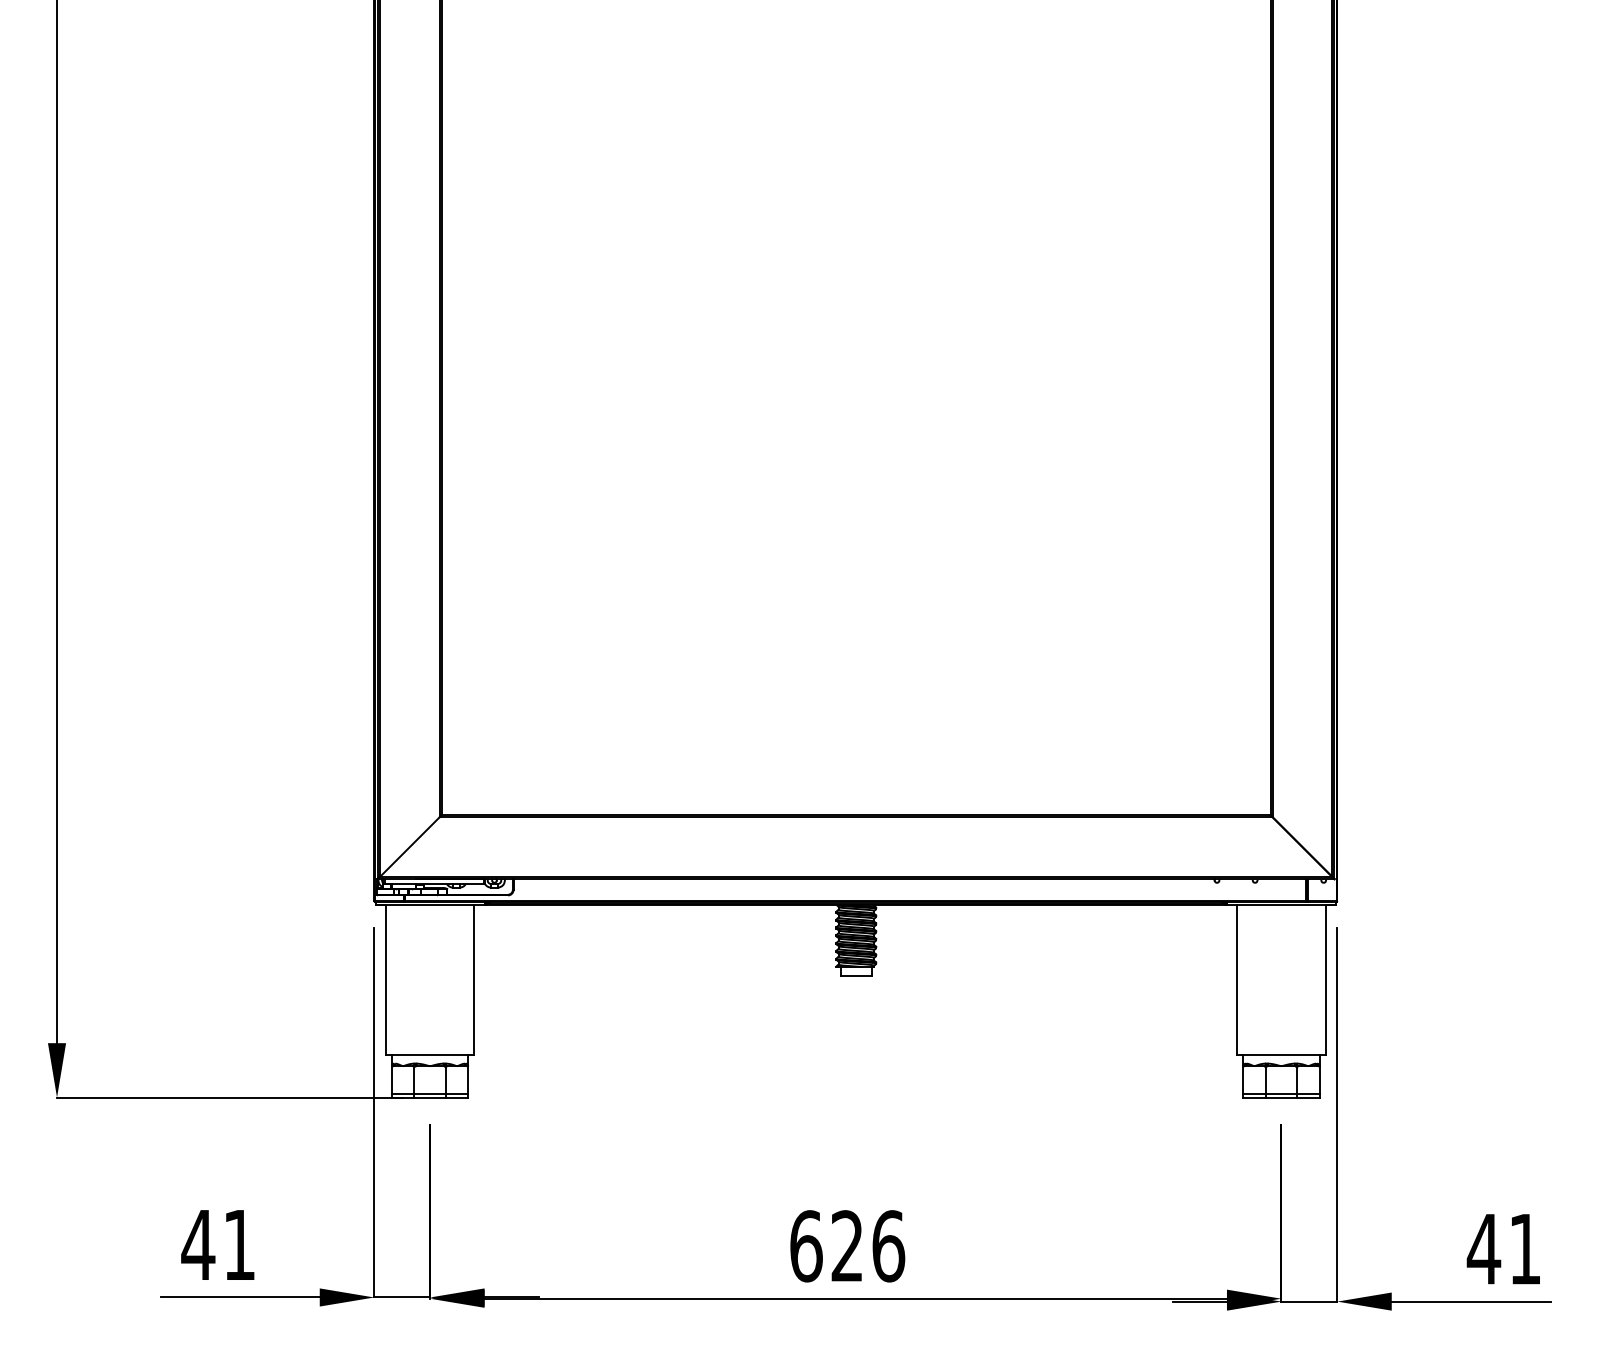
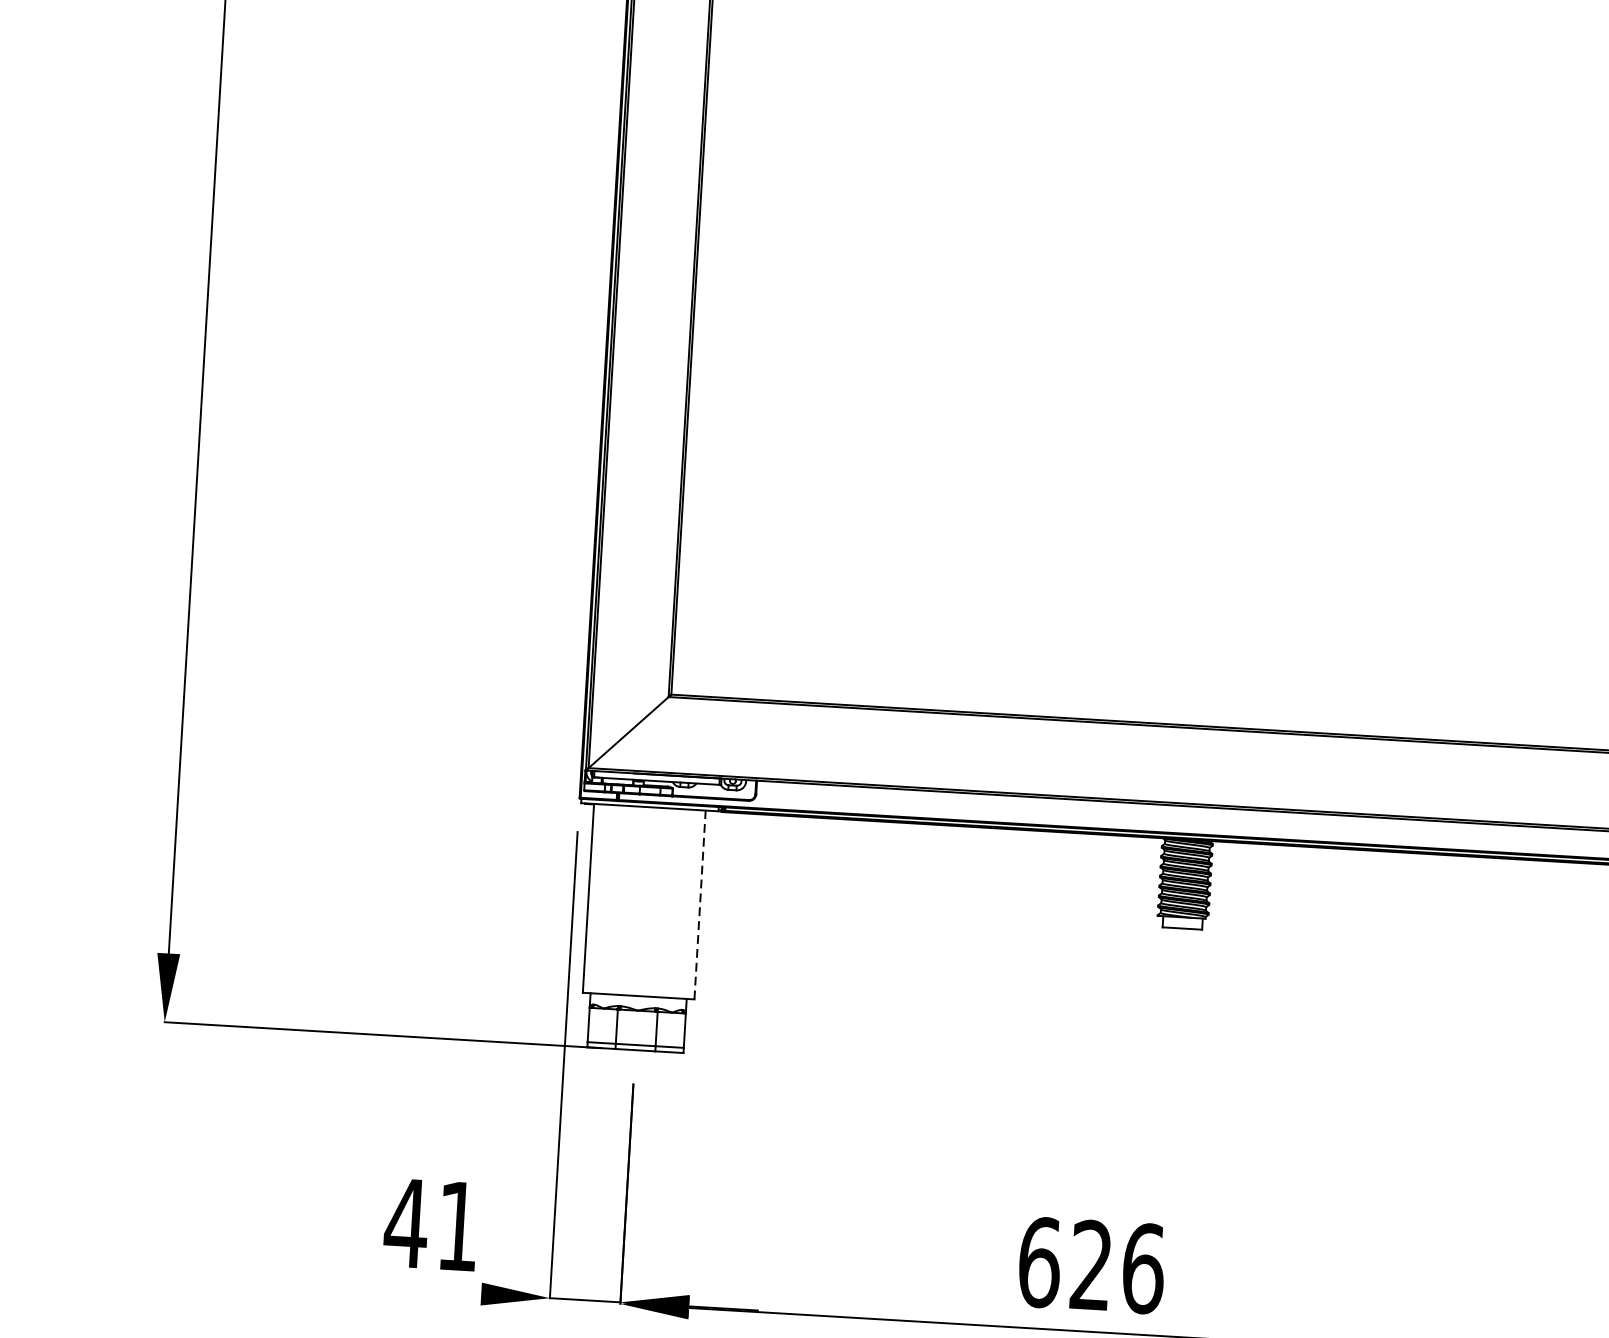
line: (474, 979) -> (700, 904), solid -> dashed
text: (217, 1244) -> (430, 1223), moved
text: (847, 1246) -> (1091, 1265), moved
line: (239, 1297) -> (379, 1288), removed

